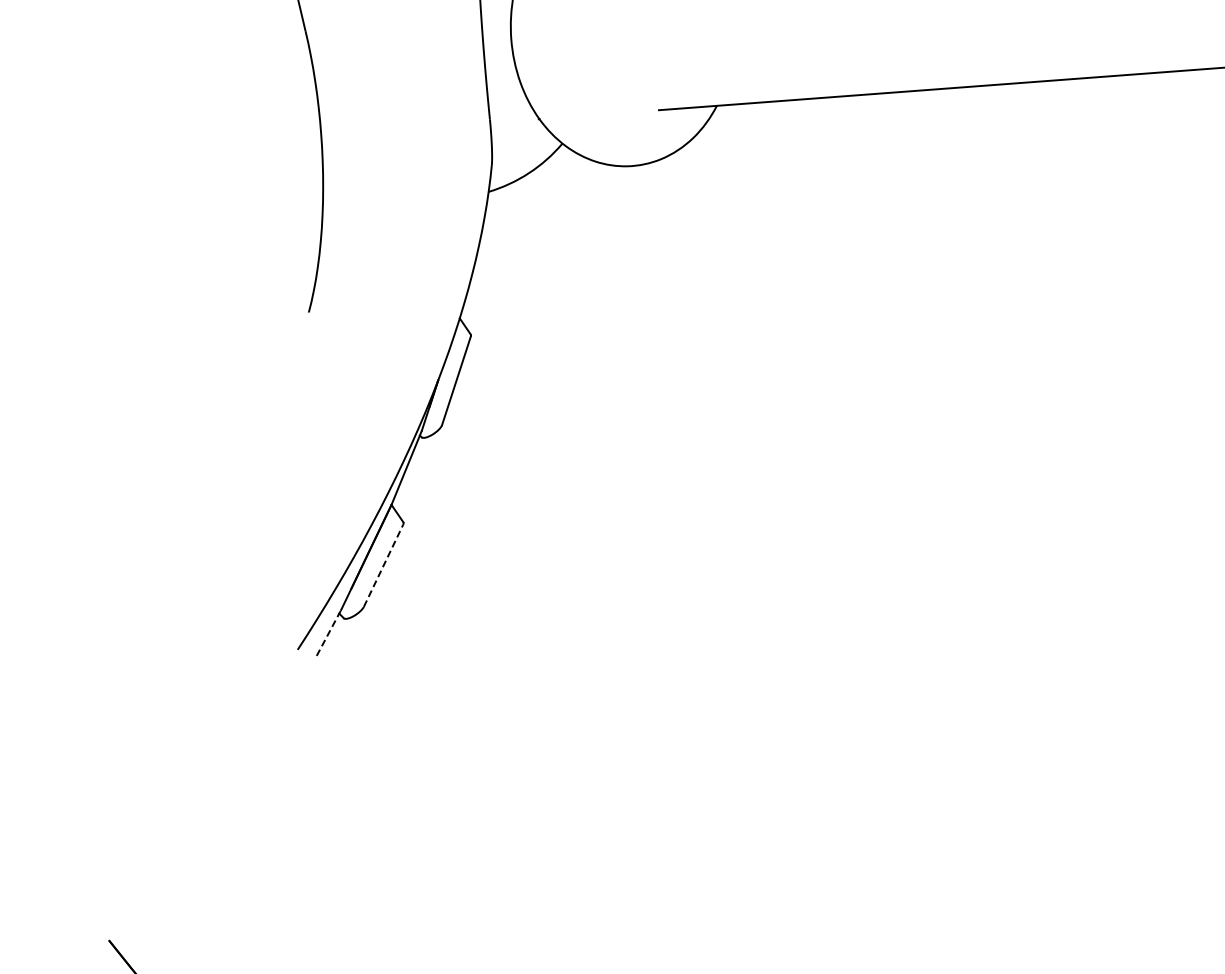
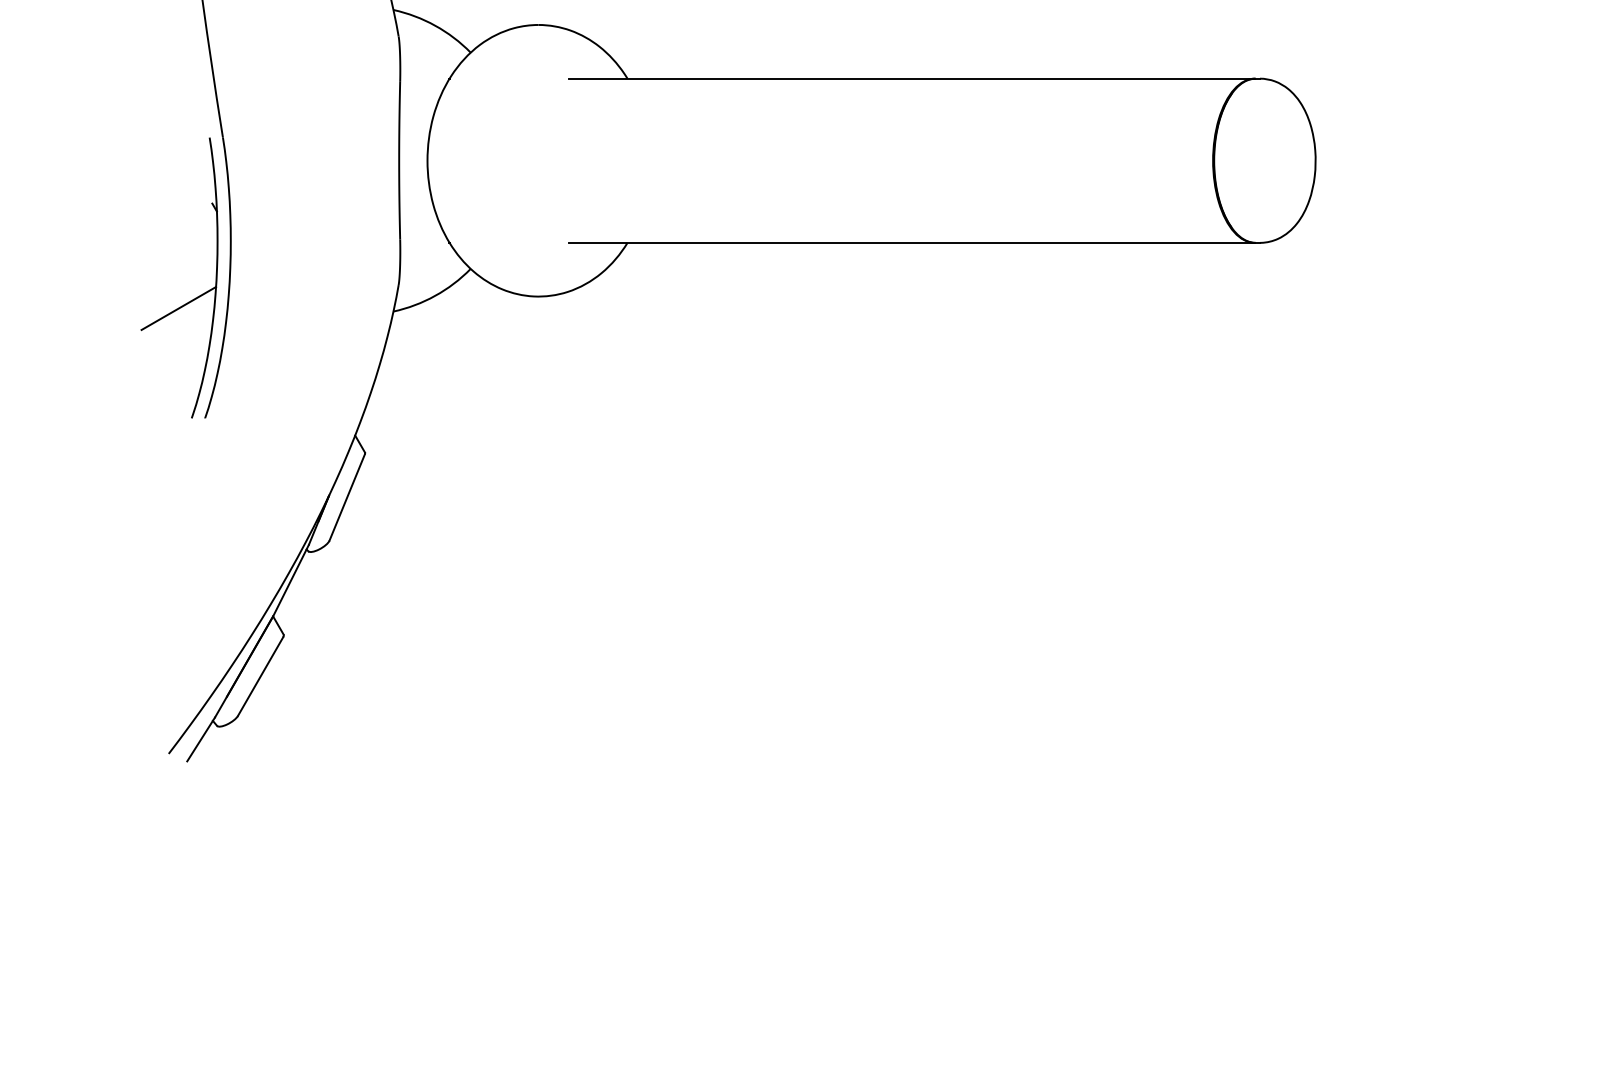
part: (285, 196) -> (190, 300), added
line: (383, 565) -> (260, 676), dashed -> solid
line: (329, 633) -> (201, 739), dashed -> solid

